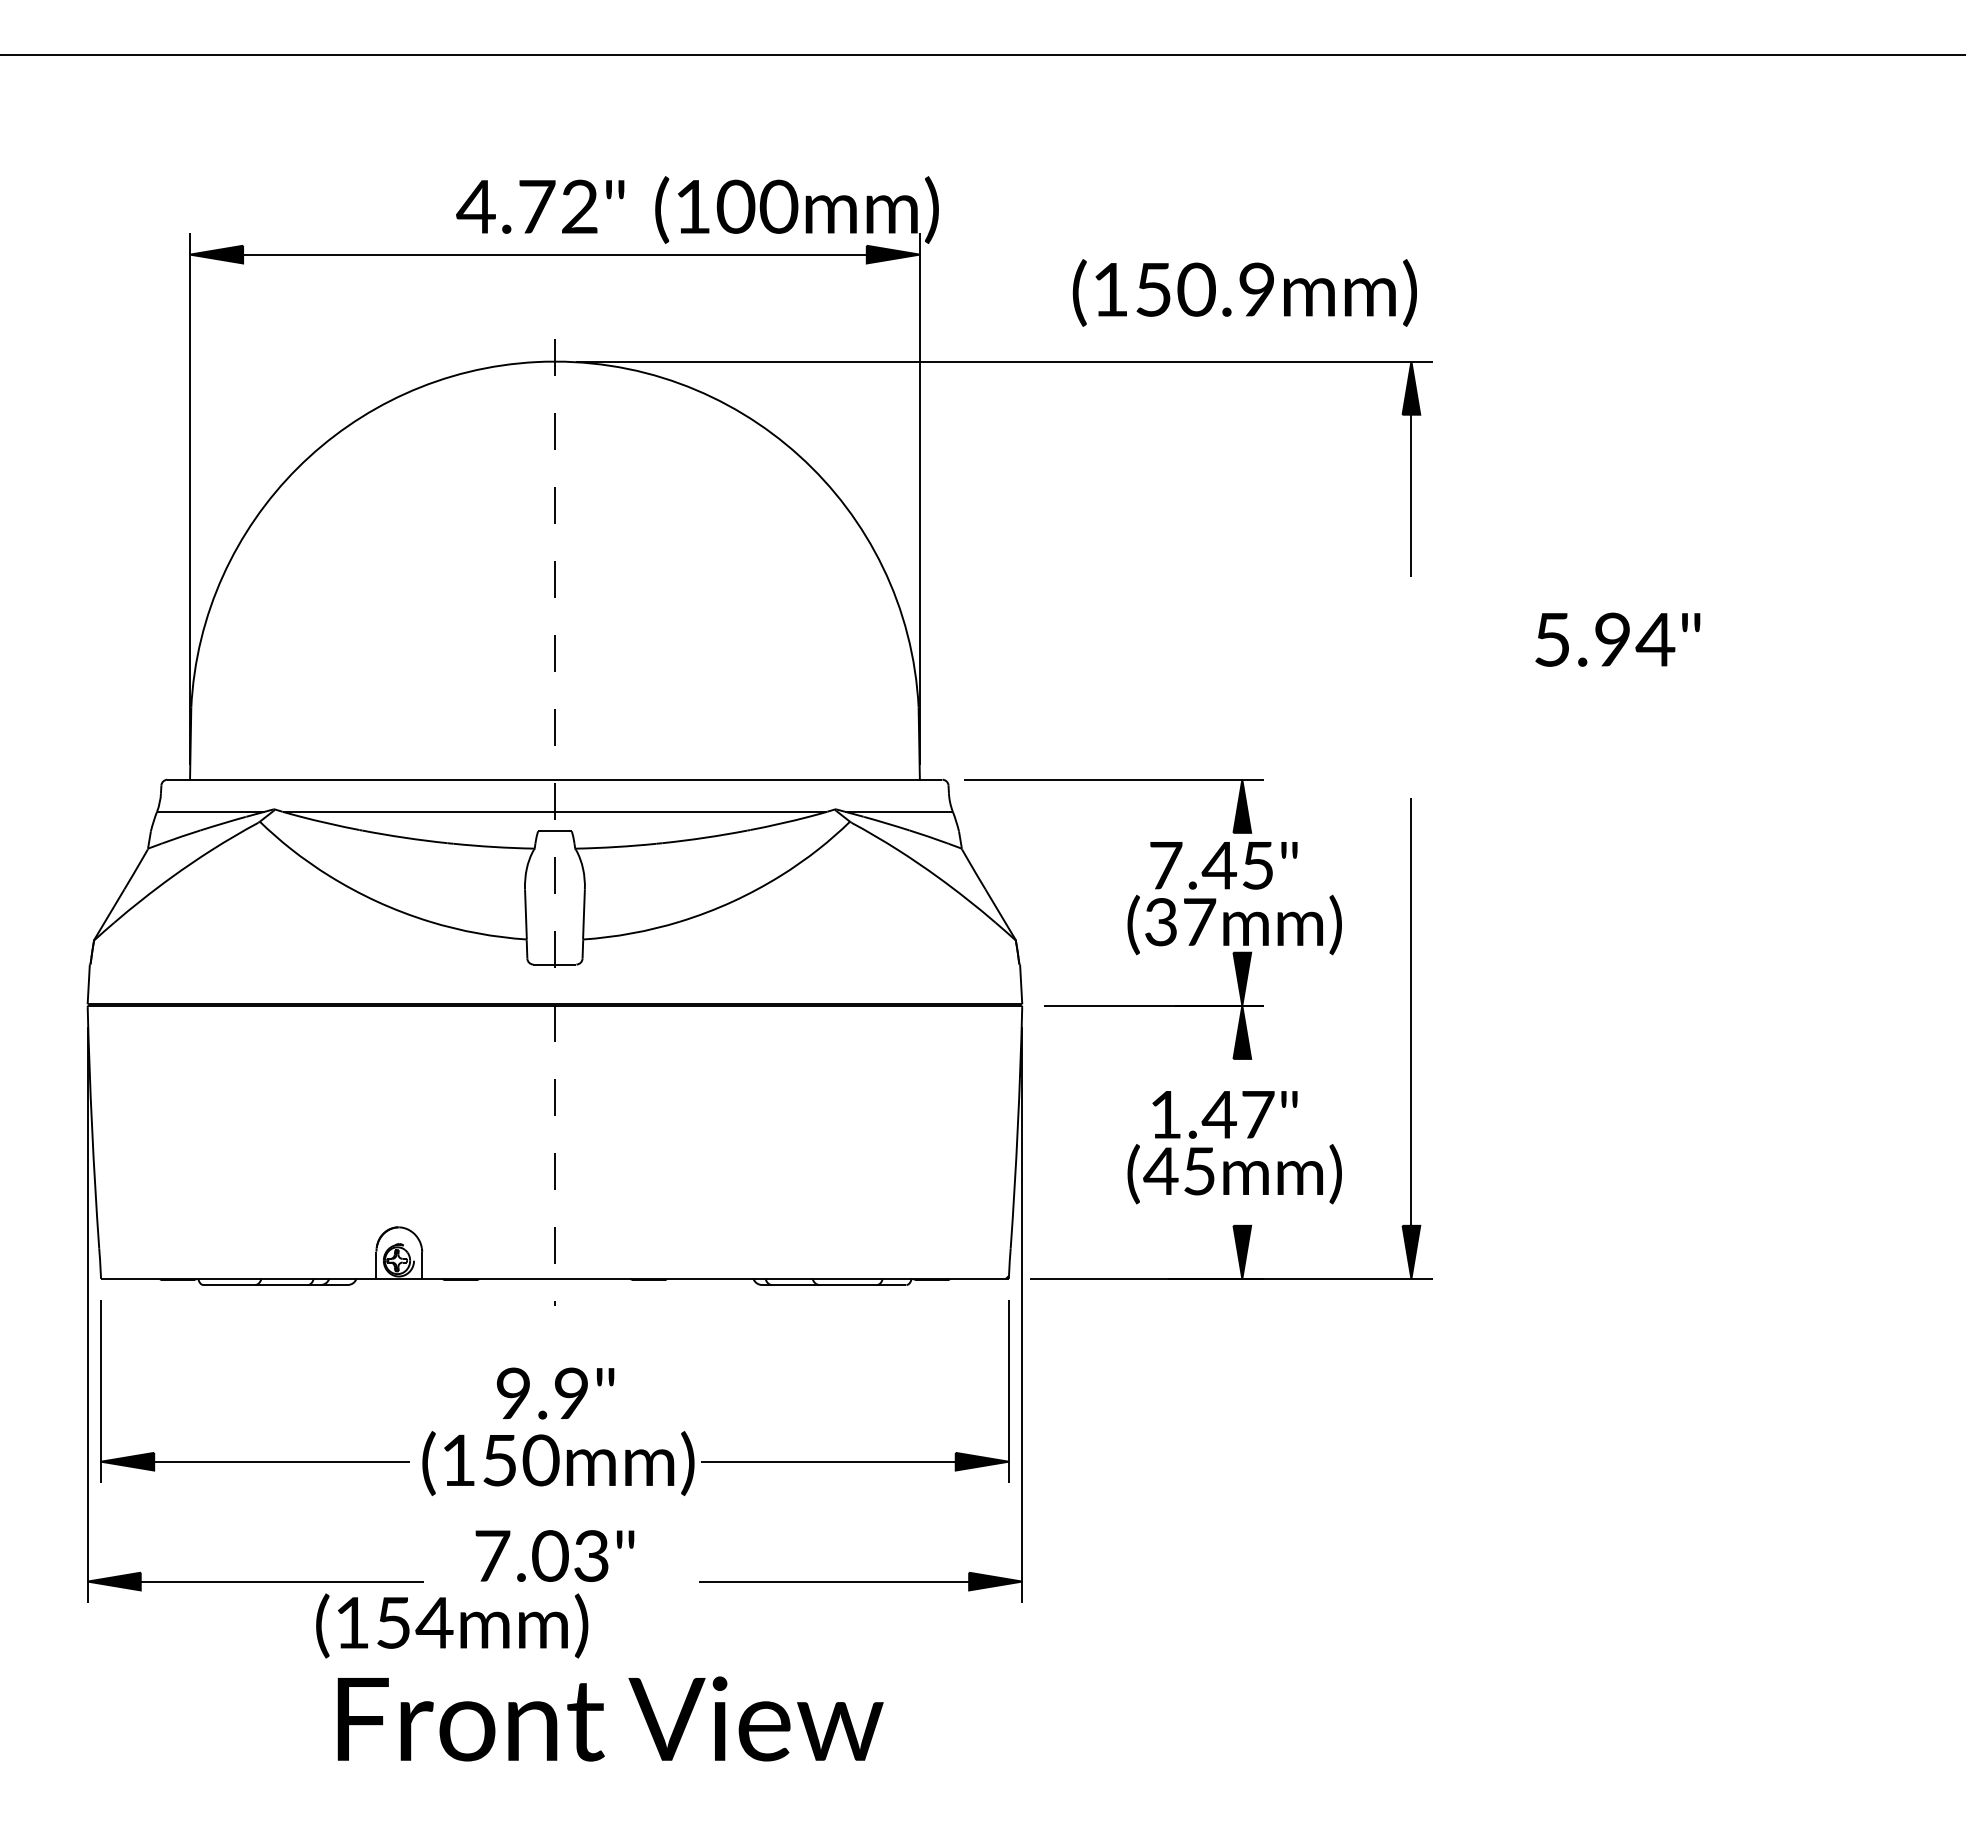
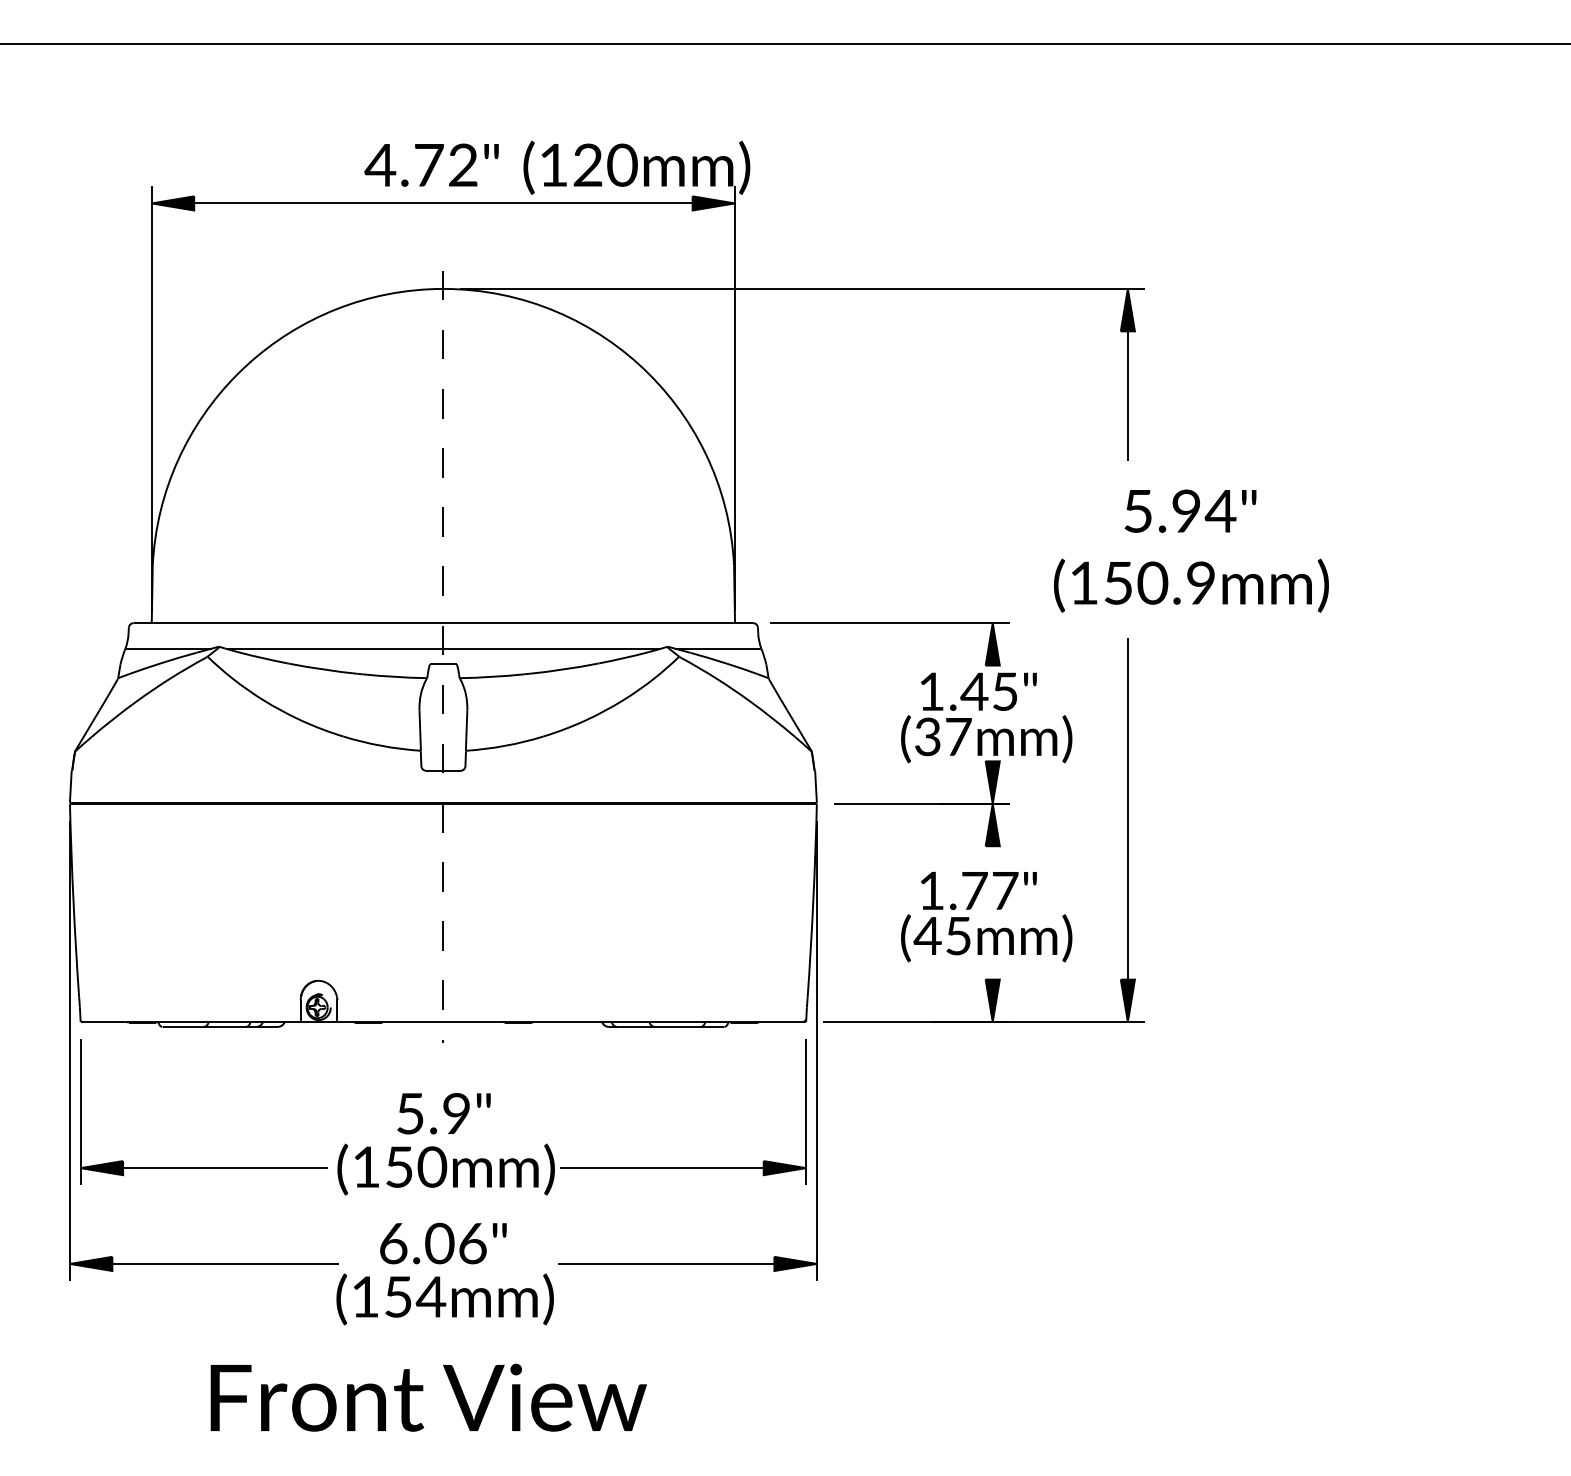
text: (735, 206) -> (587, 164), (100mm) -> (120mm)
text: (1244, 292) -> (1191, 585), moved
text: (1617, 639) -> (1190, 511), moved
text: (1166, 865) -> (932, 691), 7.45" -> 1.45"
text: (1218, 1114) -> (973, 890), 1.47" -> 1.77"
text: (512, 1393) -> (409, 1113), 9.9" -> 5.9"
text: (542, 1556) -> (433, 1243), 7.03" -> 6.06"
text: (452, 1625) -> (445, 1299), moved
text: (610, 1718) -> (428, 1397), moved

